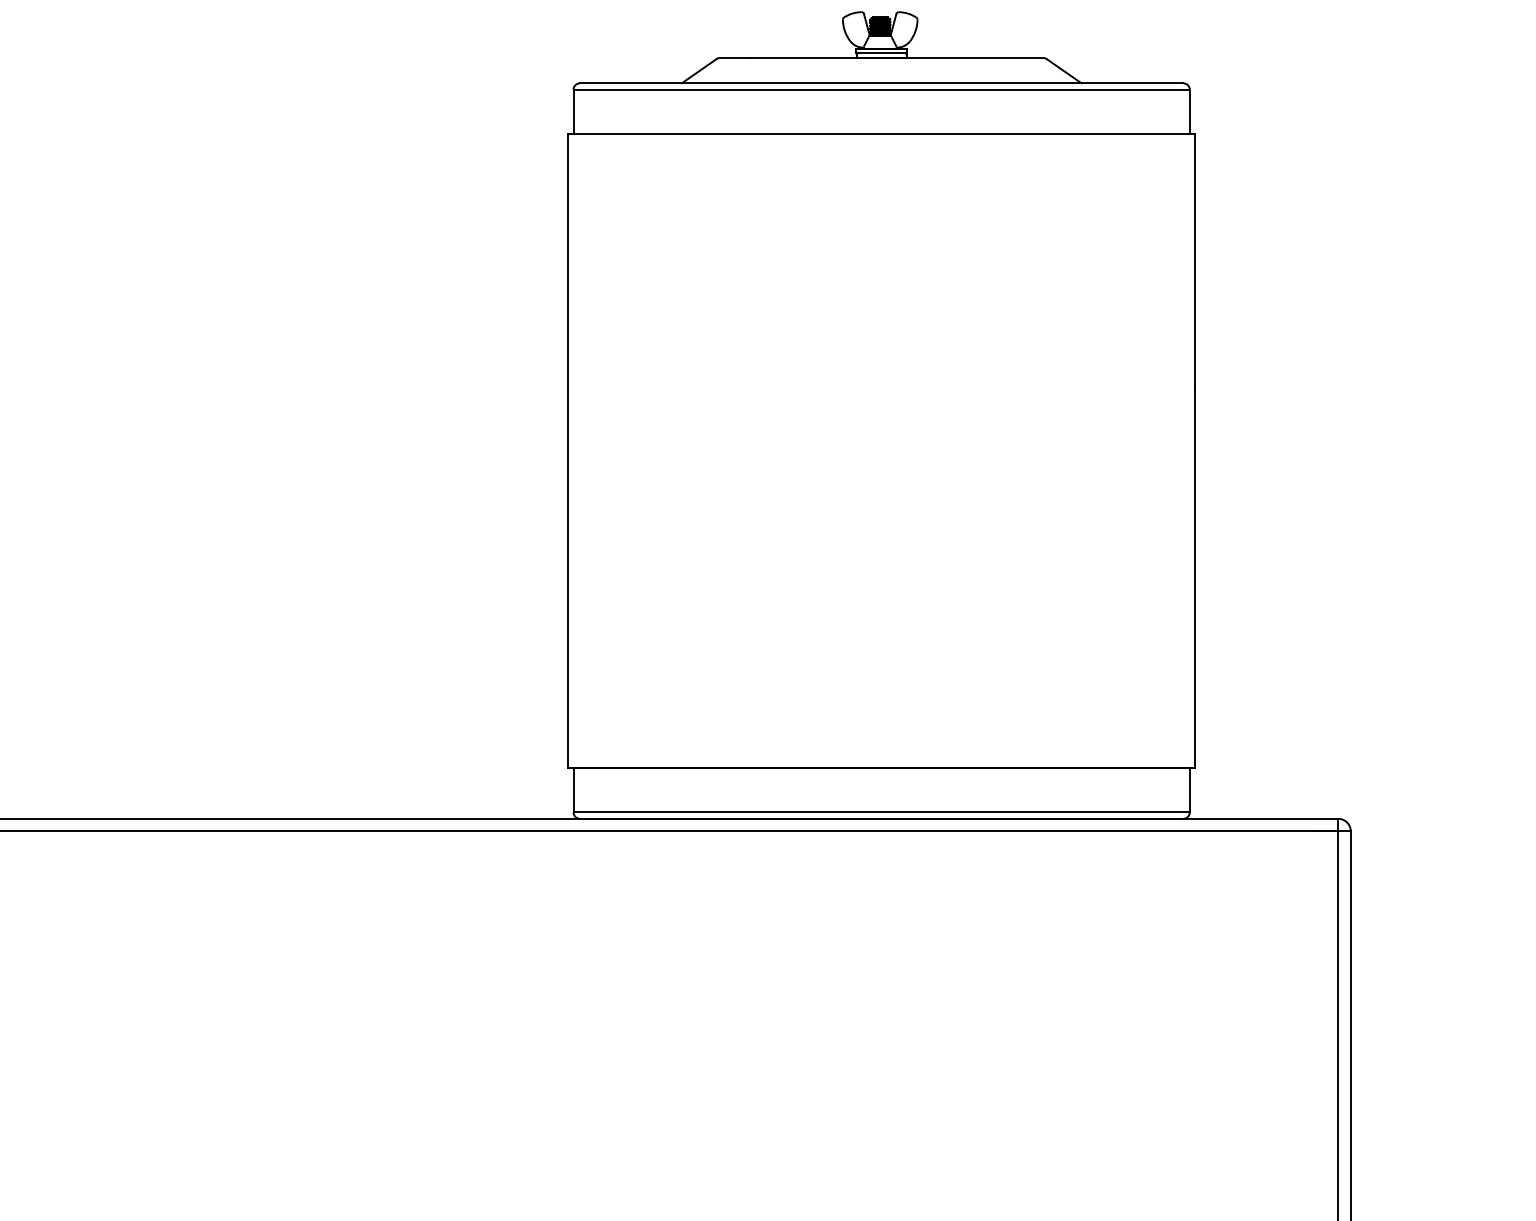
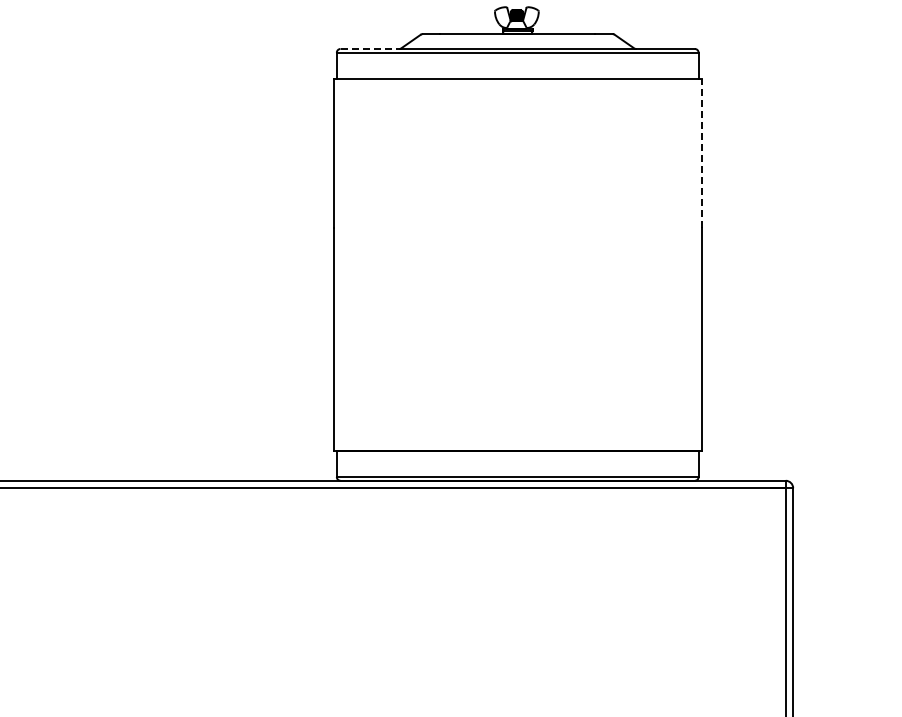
line: (630, 82) -> (370, 48), solid -> dashed
line: (1194, 259) -> (701, 152), solid -> dashed

